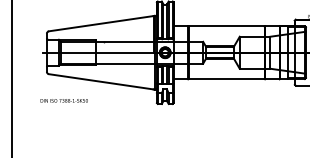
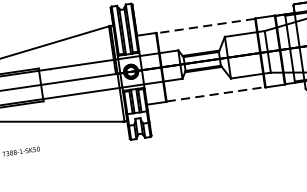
line: (226, 26) -> (205, 26), solid -> dashed
line: (226, 79) -> (215, 94), solid -> dashed

